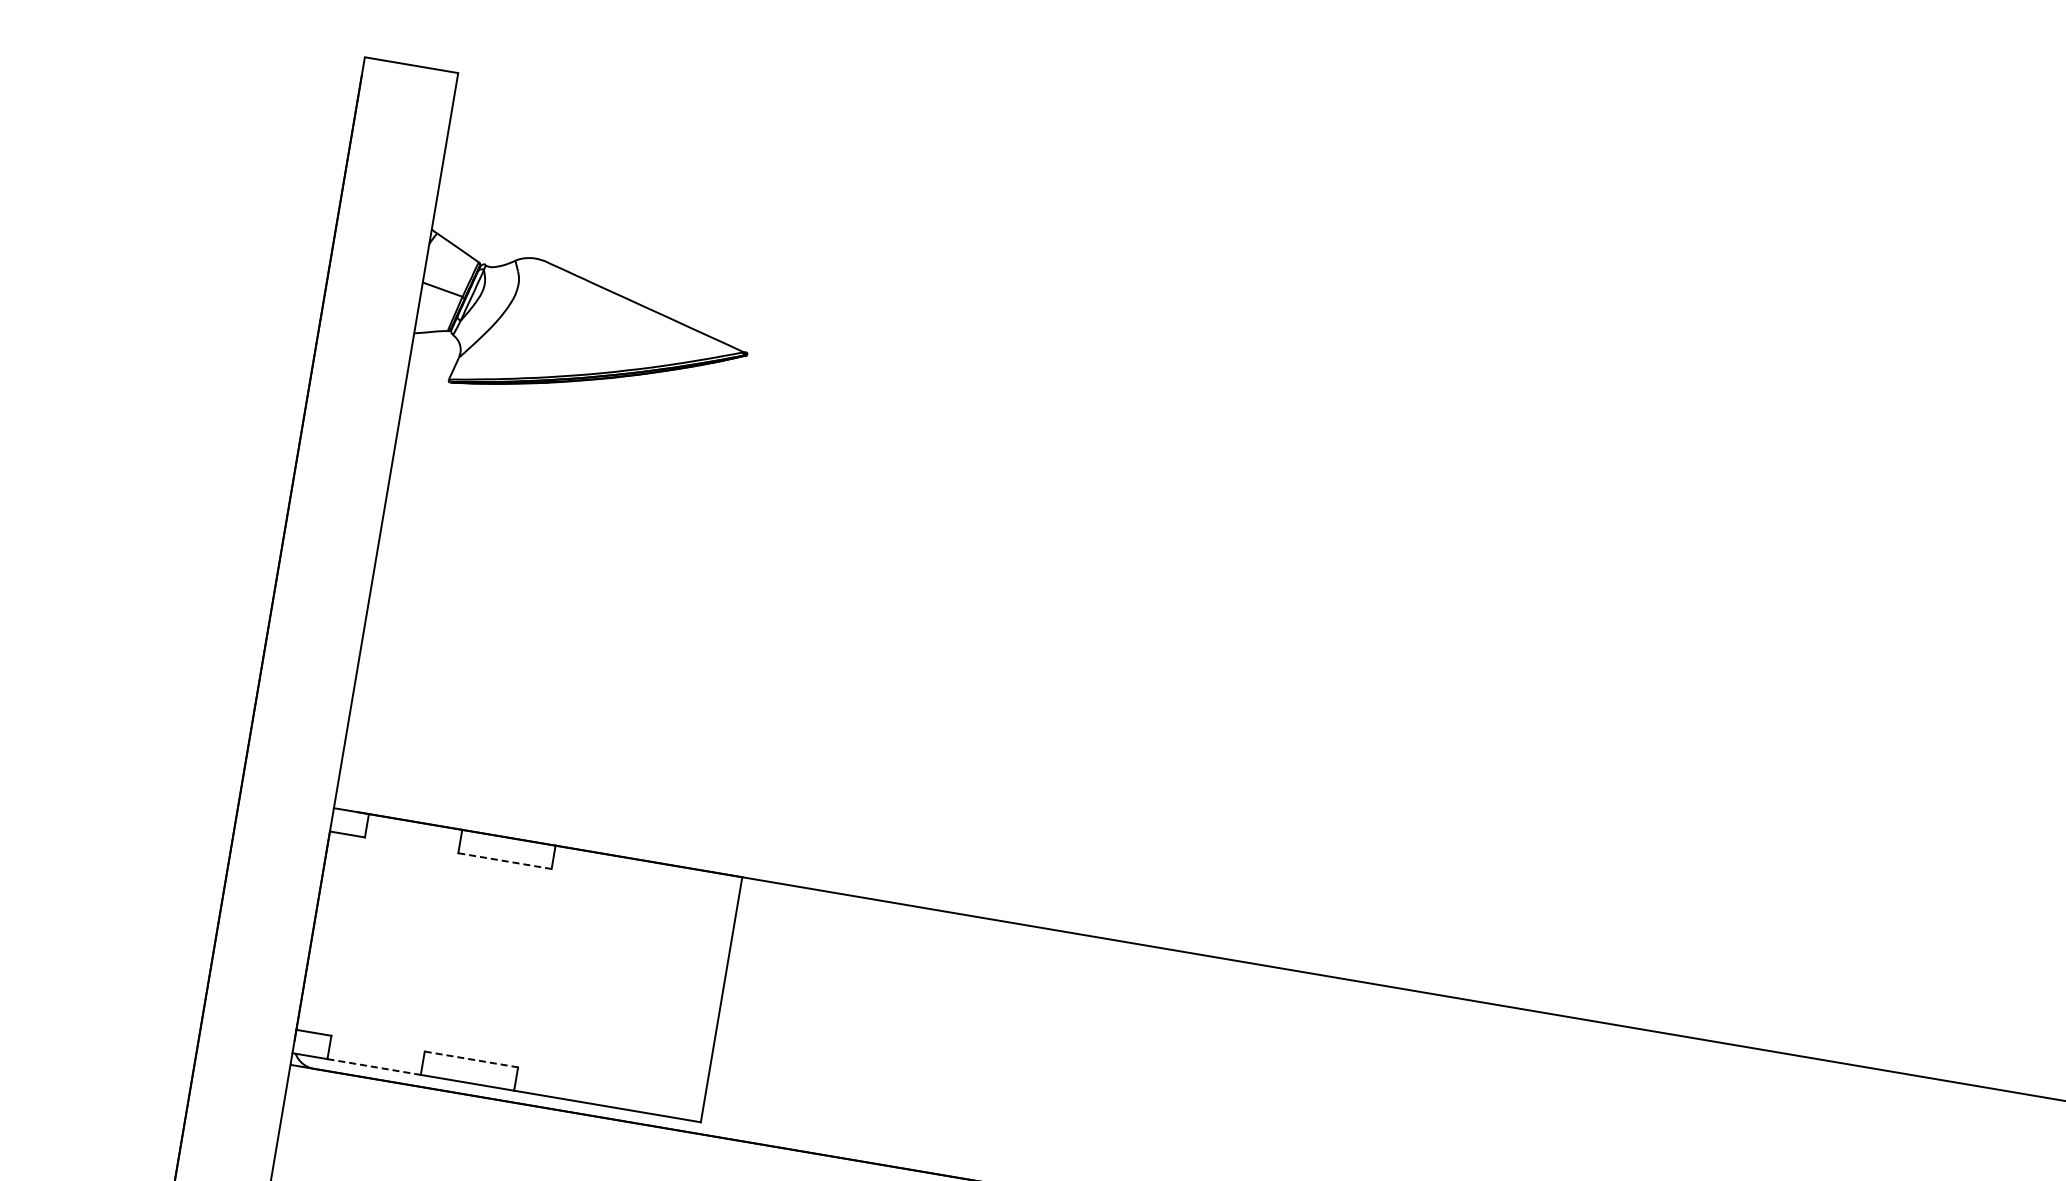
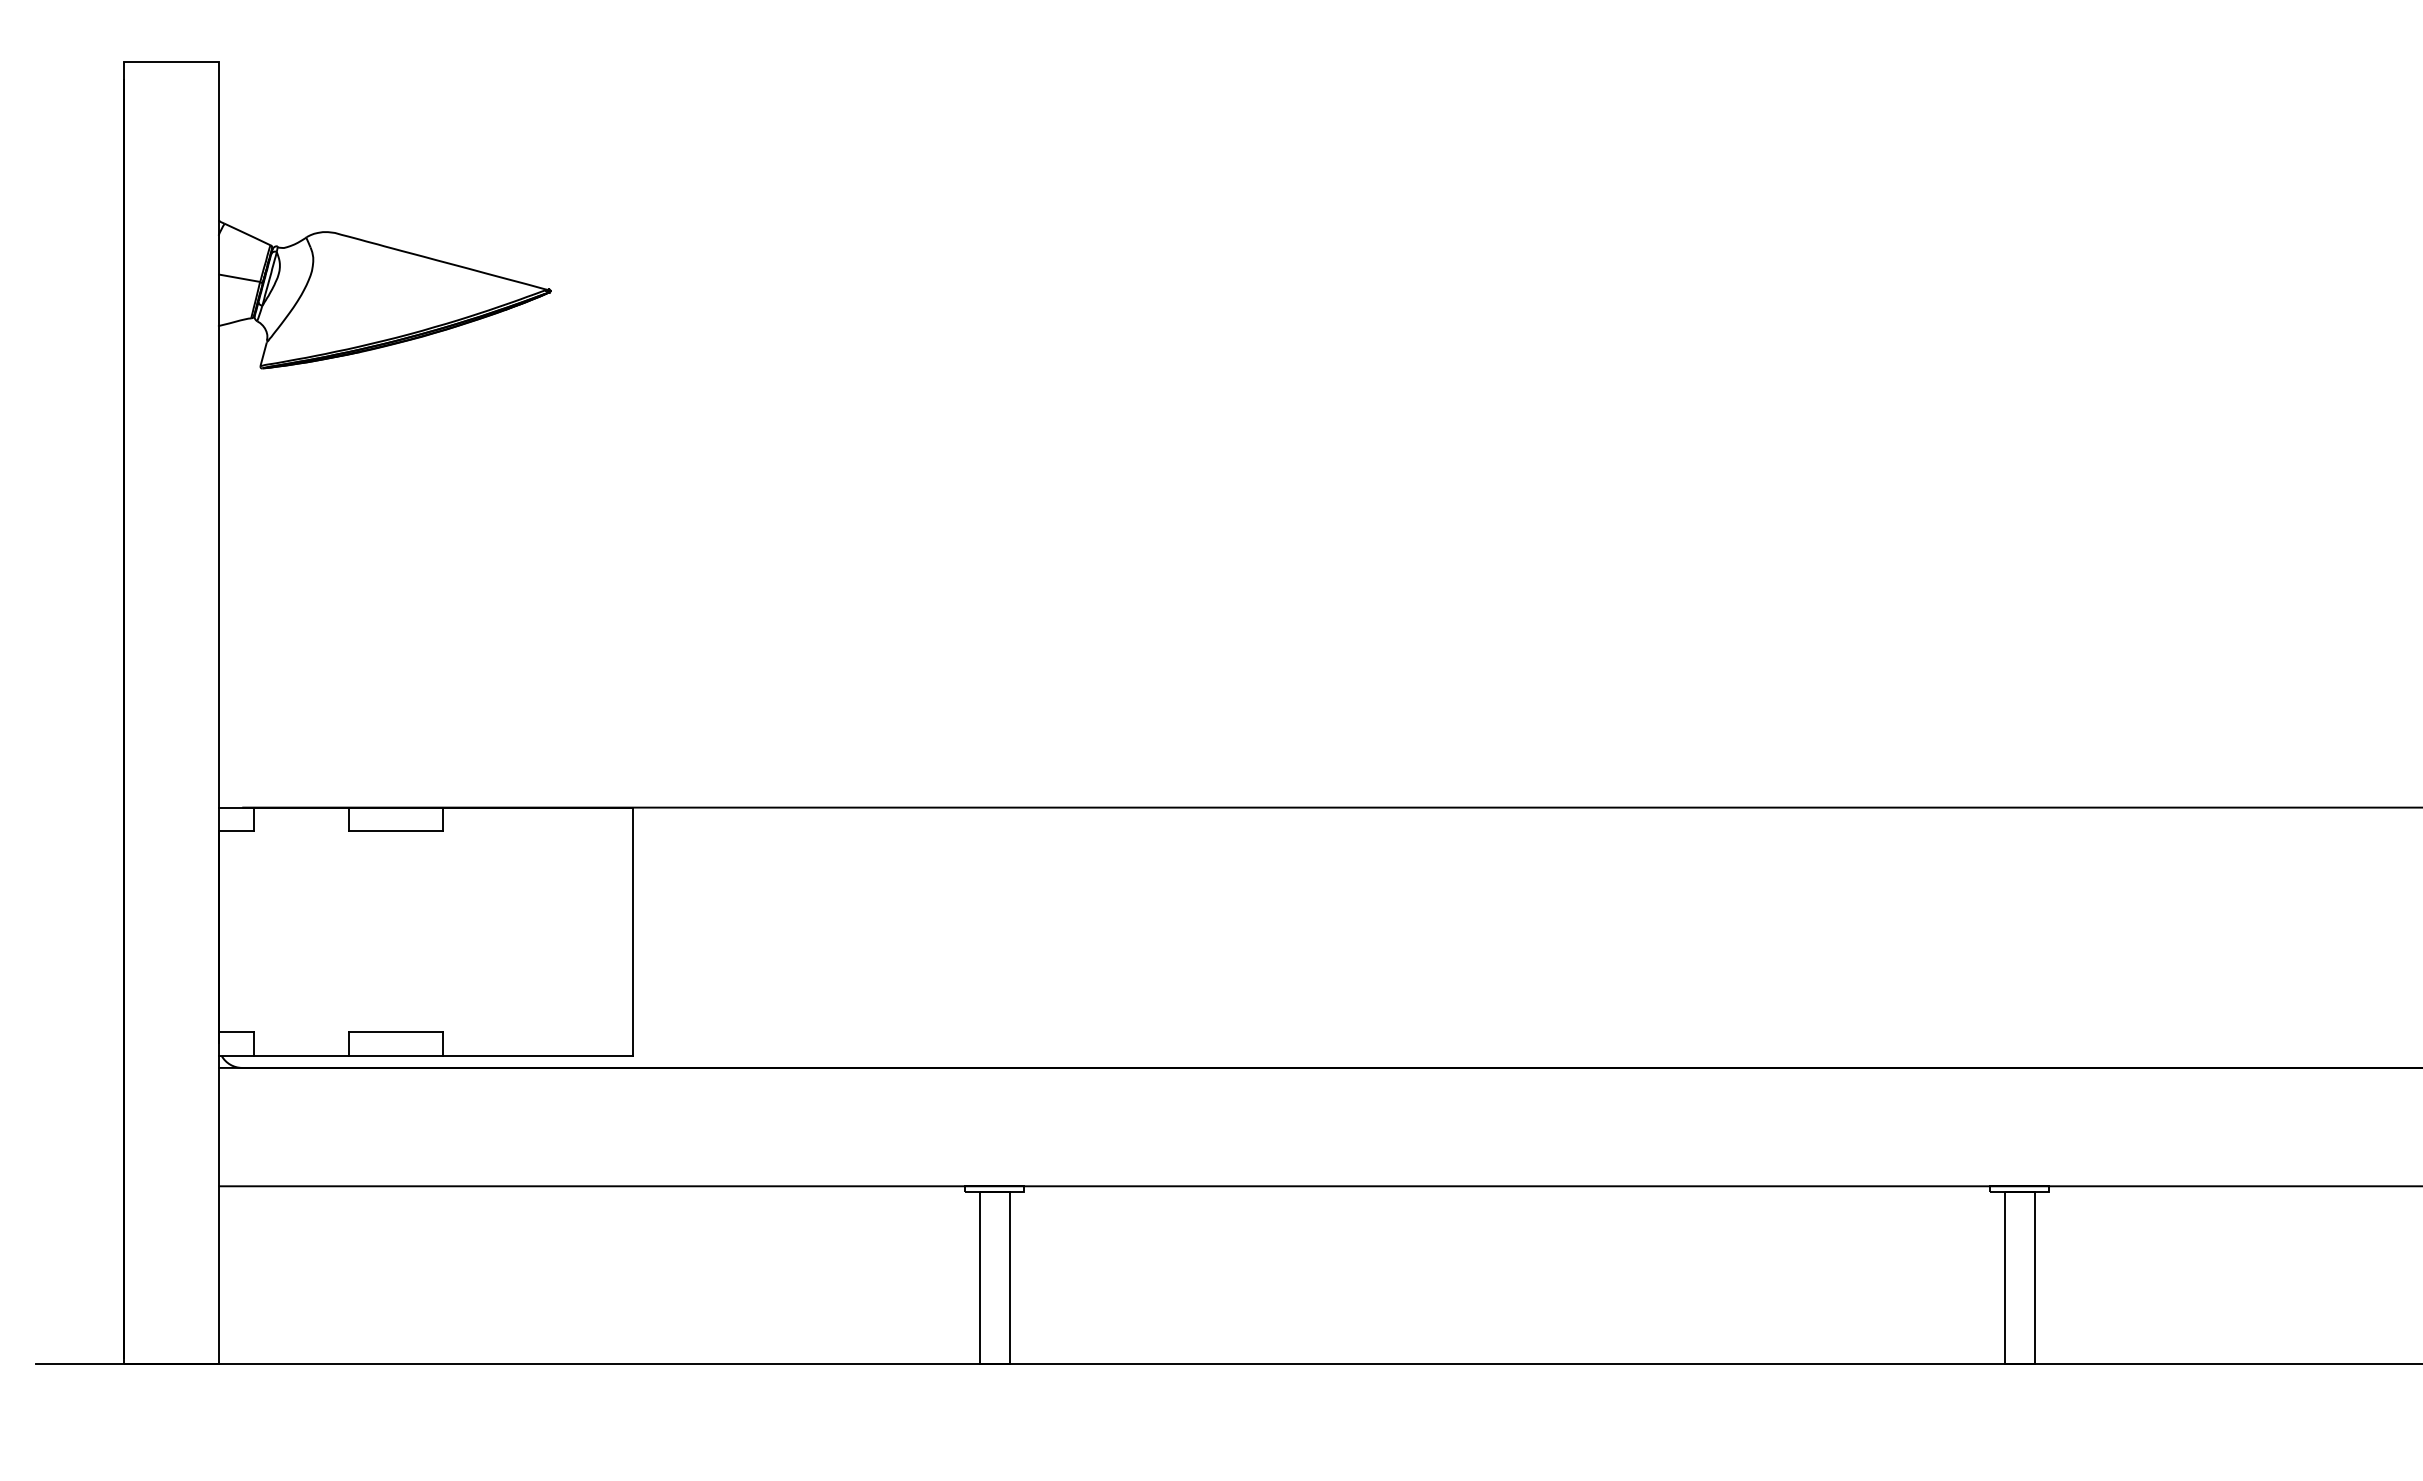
line: (505, 861) -> (396, 831), dashed -> solid
line: (471, 1059) -> (396, 1032), dashed -> solid
line: (374, 1067) -> (301, 1056), dashed -> solid

